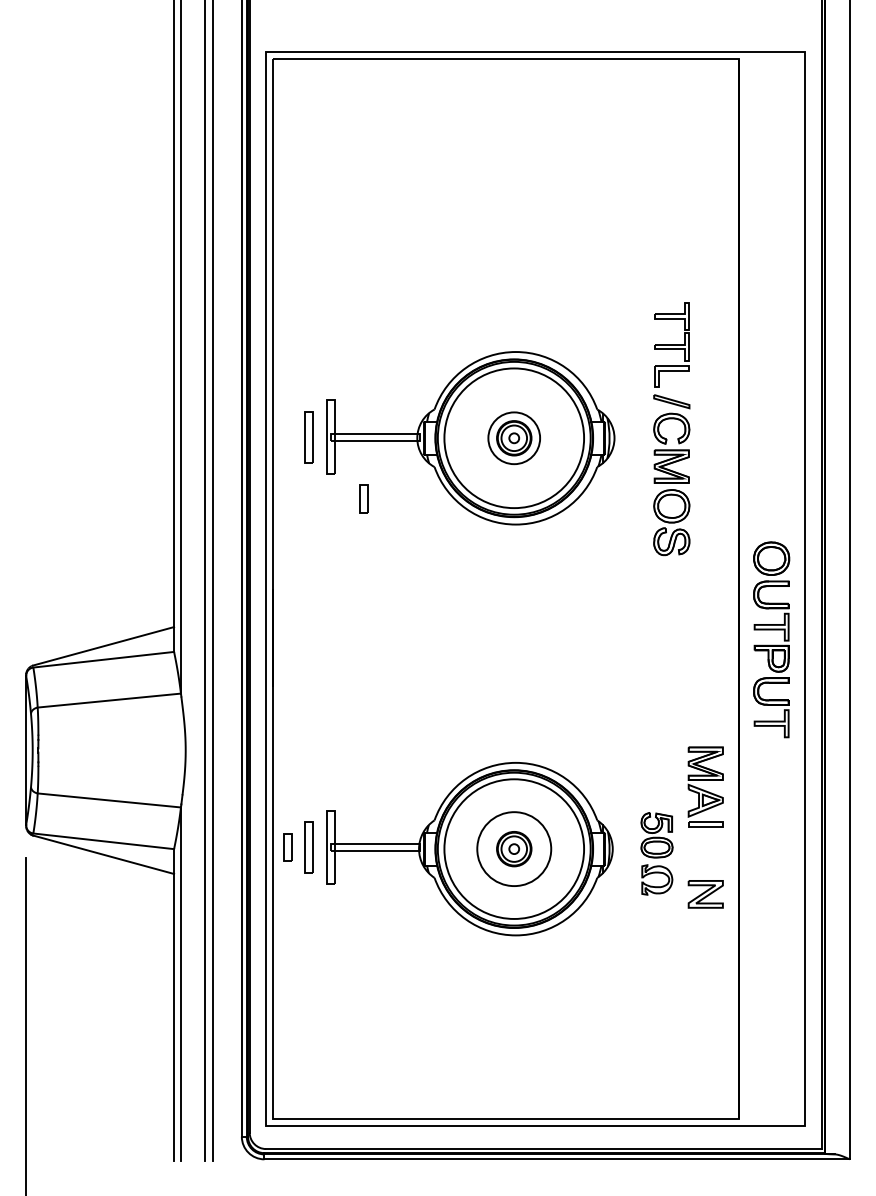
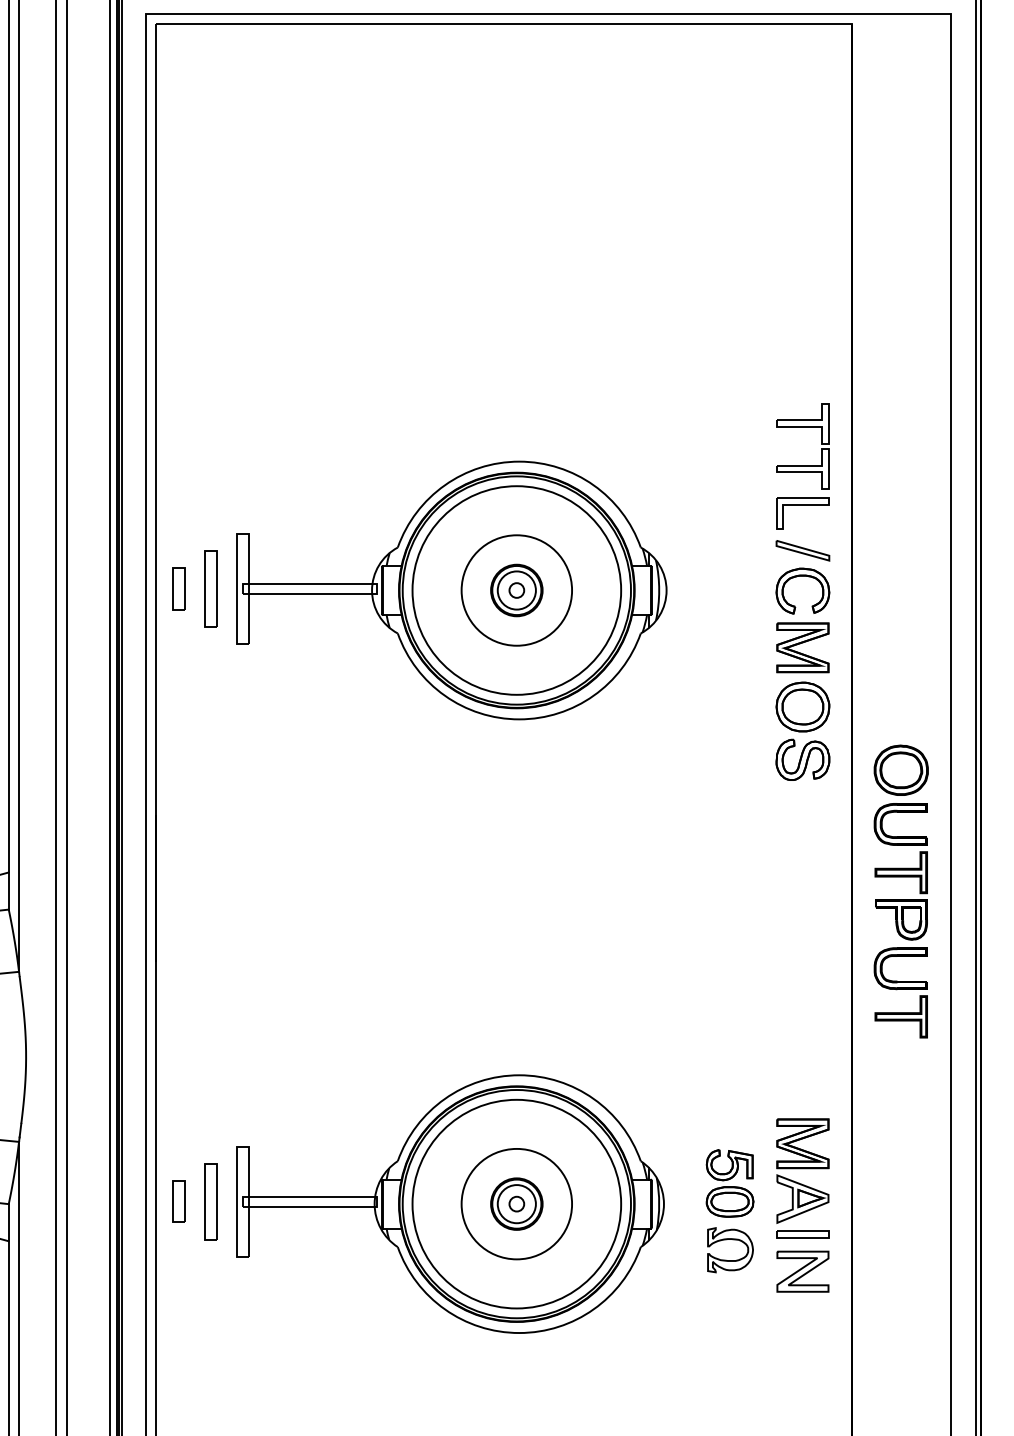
part: (671, 419) -> (802, 577), moved
circle: (514, 438) -> (517, 590), size x1.43
part: (363, 498) -> (178, 587), moved
part: (705, 786) -> (802, 1177), moved

